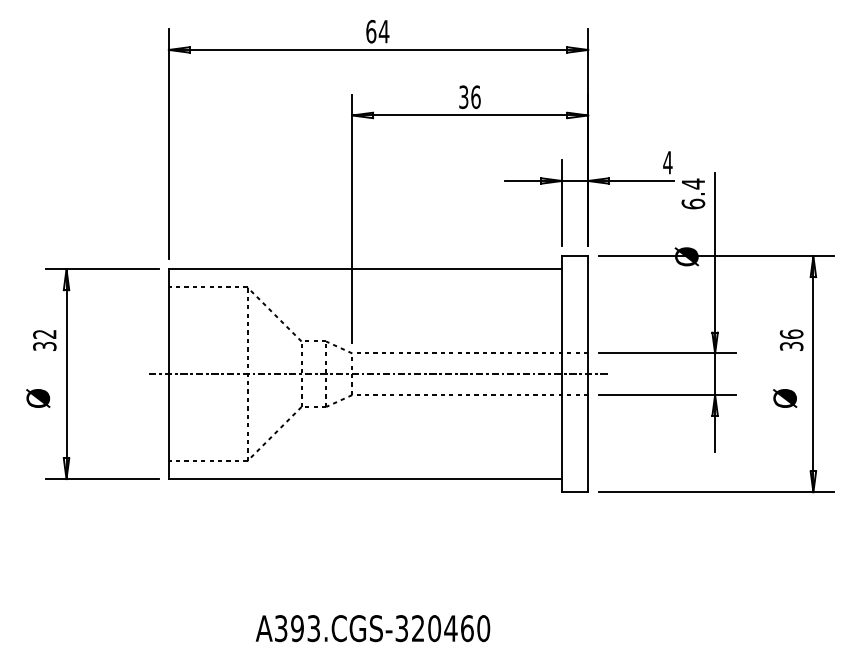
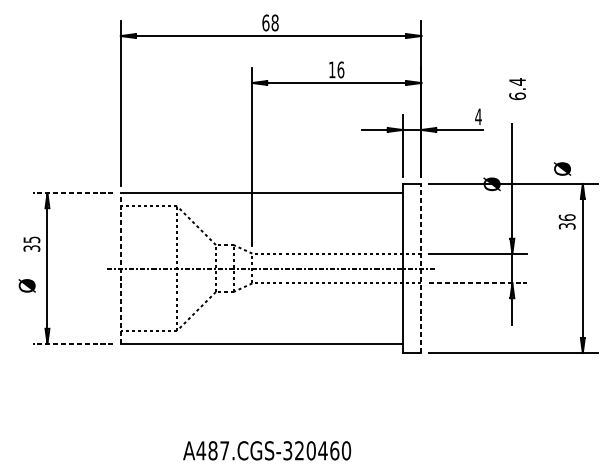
text: (383, 31) -> (274, 22), 64 -> 68
text: (463, 97) -> (332, 70), 36 -> 16
text: (693, 193) -> (517, 88), moved
line: (101, 269) -> (72, 193), solid -> dashed
text: (44, 334) -> (31, 240), 32 -> 35
text: (791, 339) -> (567, 221), moved
line: (168, 374) -> (120, 268), solid -> dashed
line: (588, 374) -> (421, 268), solid -> dashed
line: (667, 395) -> (478, 283), solid -> dashed
text: (785, 398) -> (562, 169), moved
line: (101, 479) -> (72, 343), solid -> dashed
text: (296, 628) -> (212, 450), A393.CGS-320460 -> A487.CGS-320460

